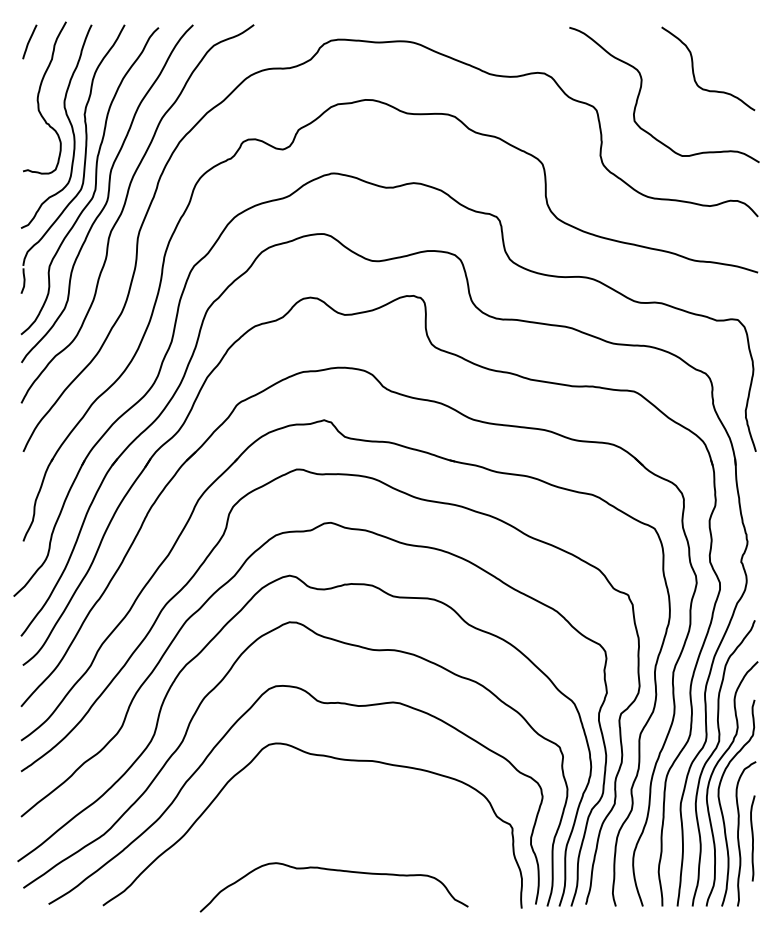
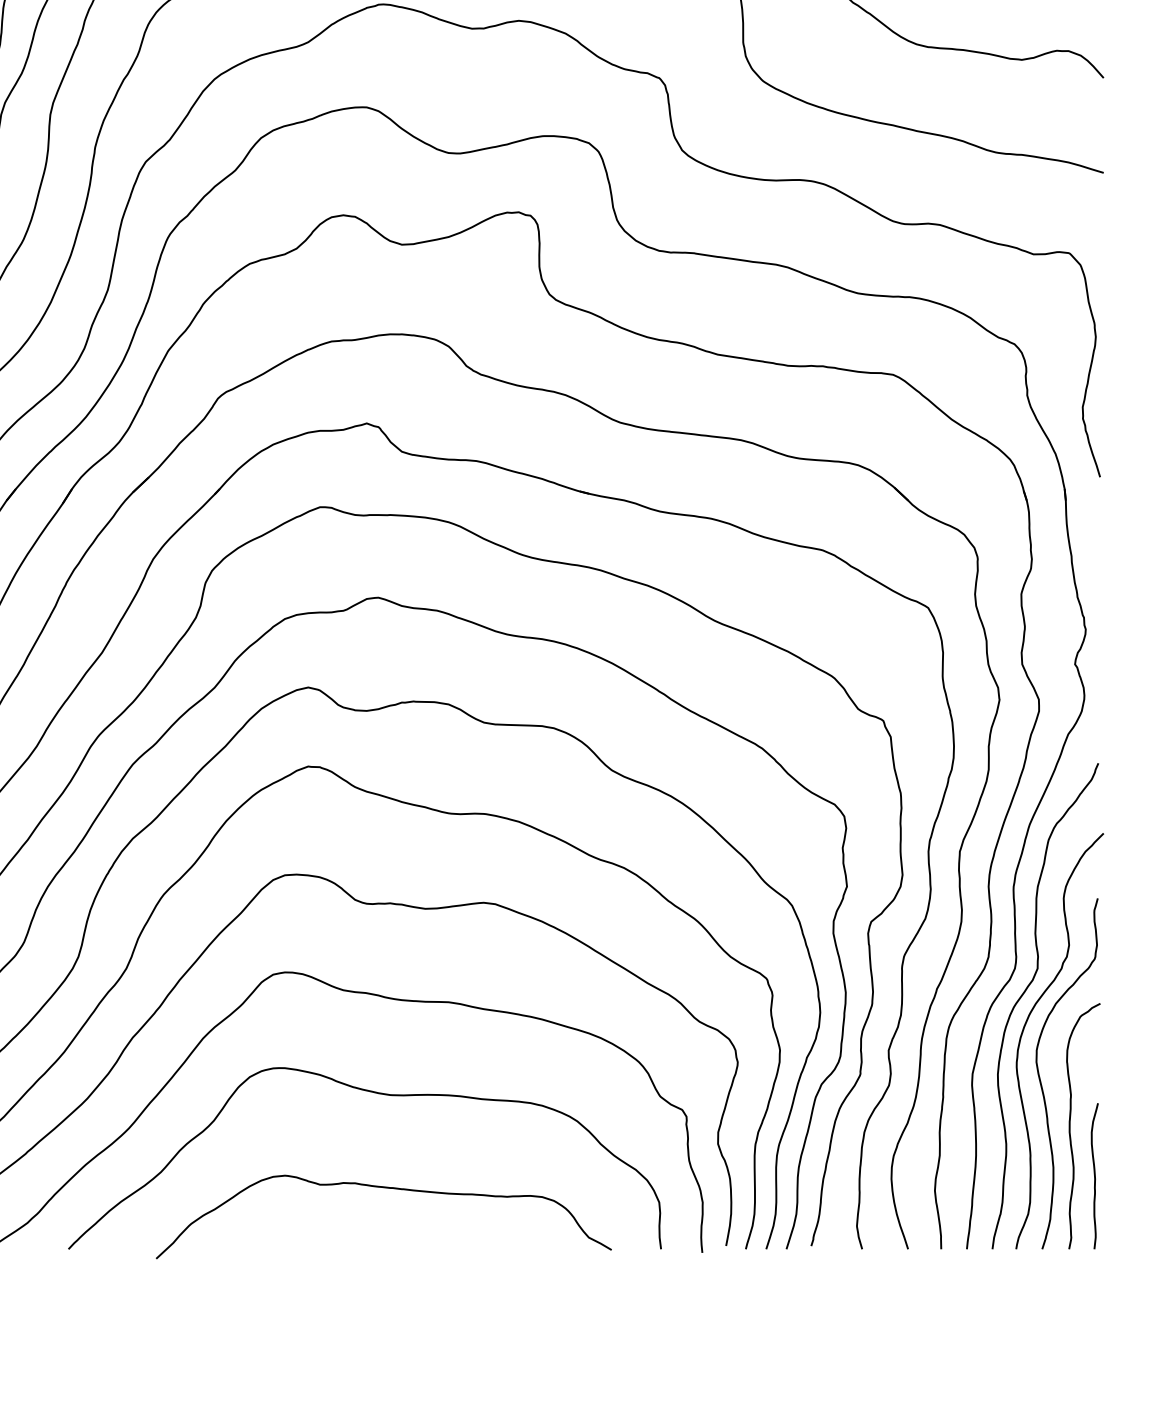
curve: (329, 815) -> (375, 1094), added
curve: (752, 838) -> (1094, 1176), moved

